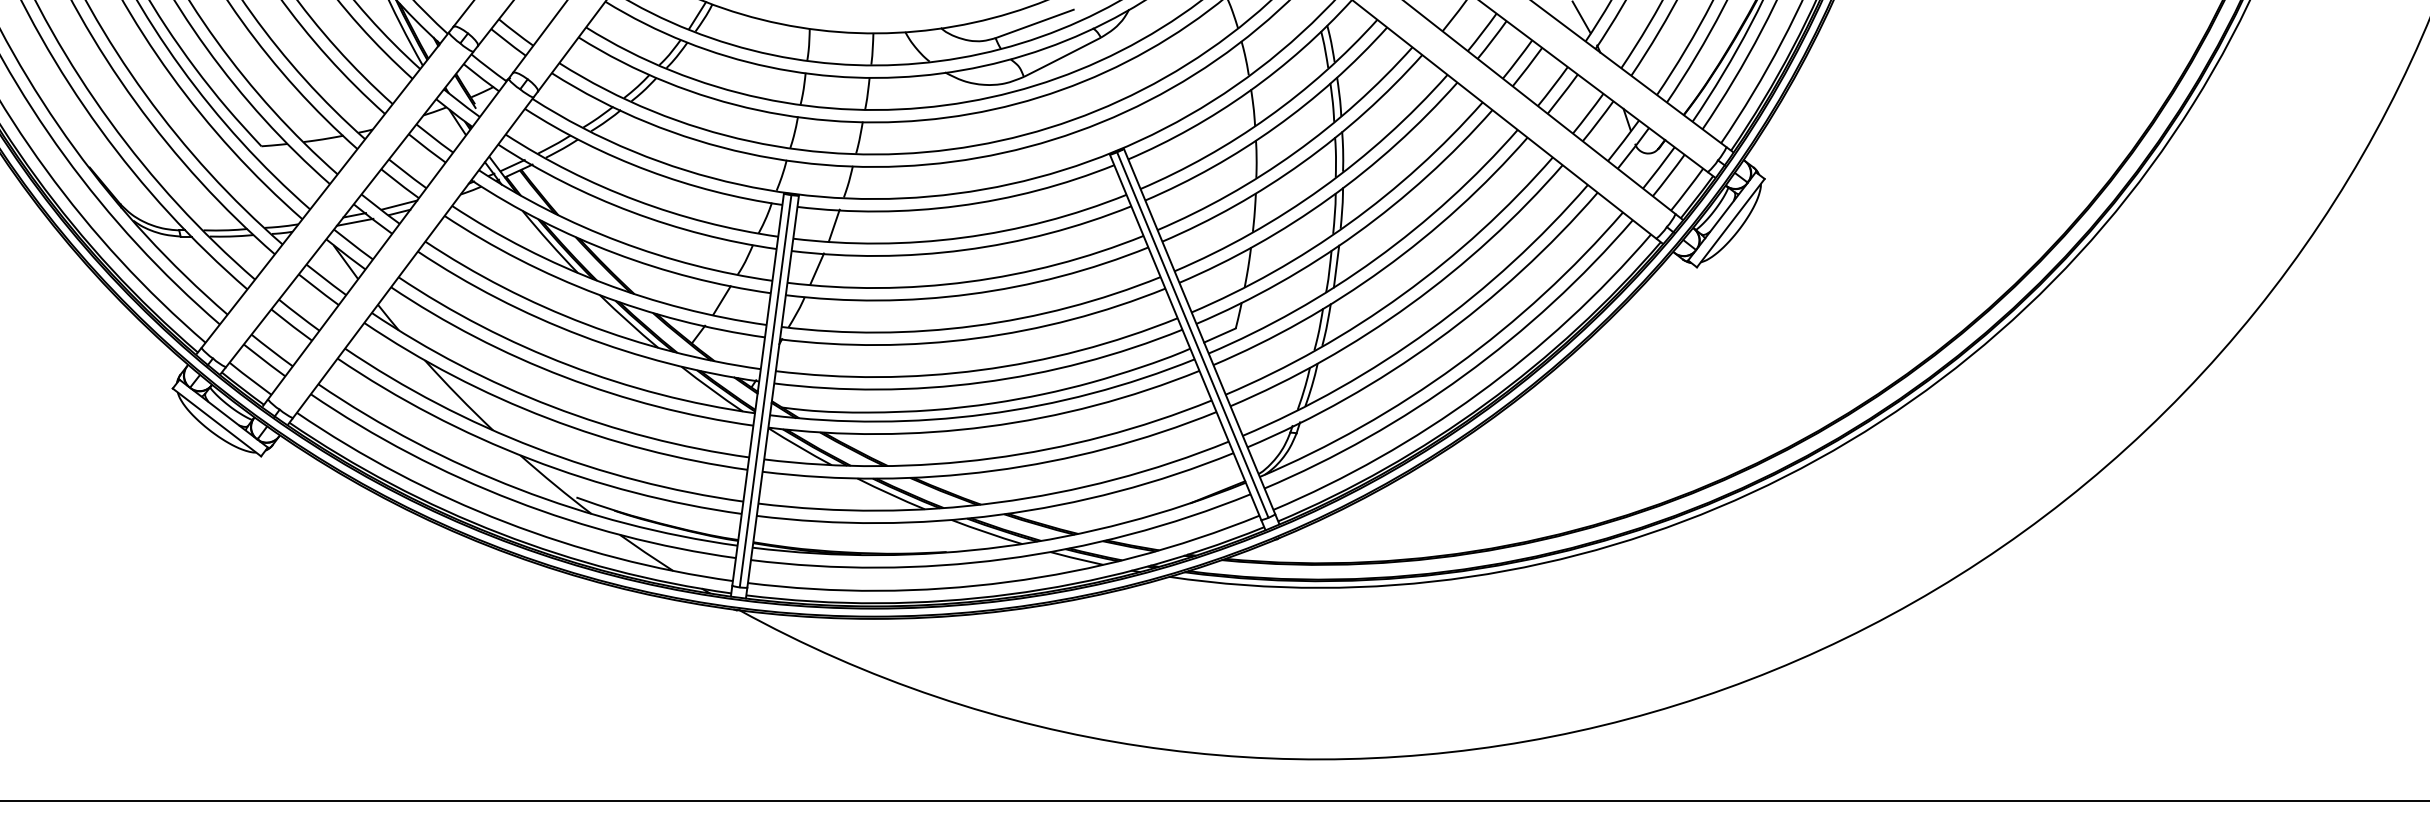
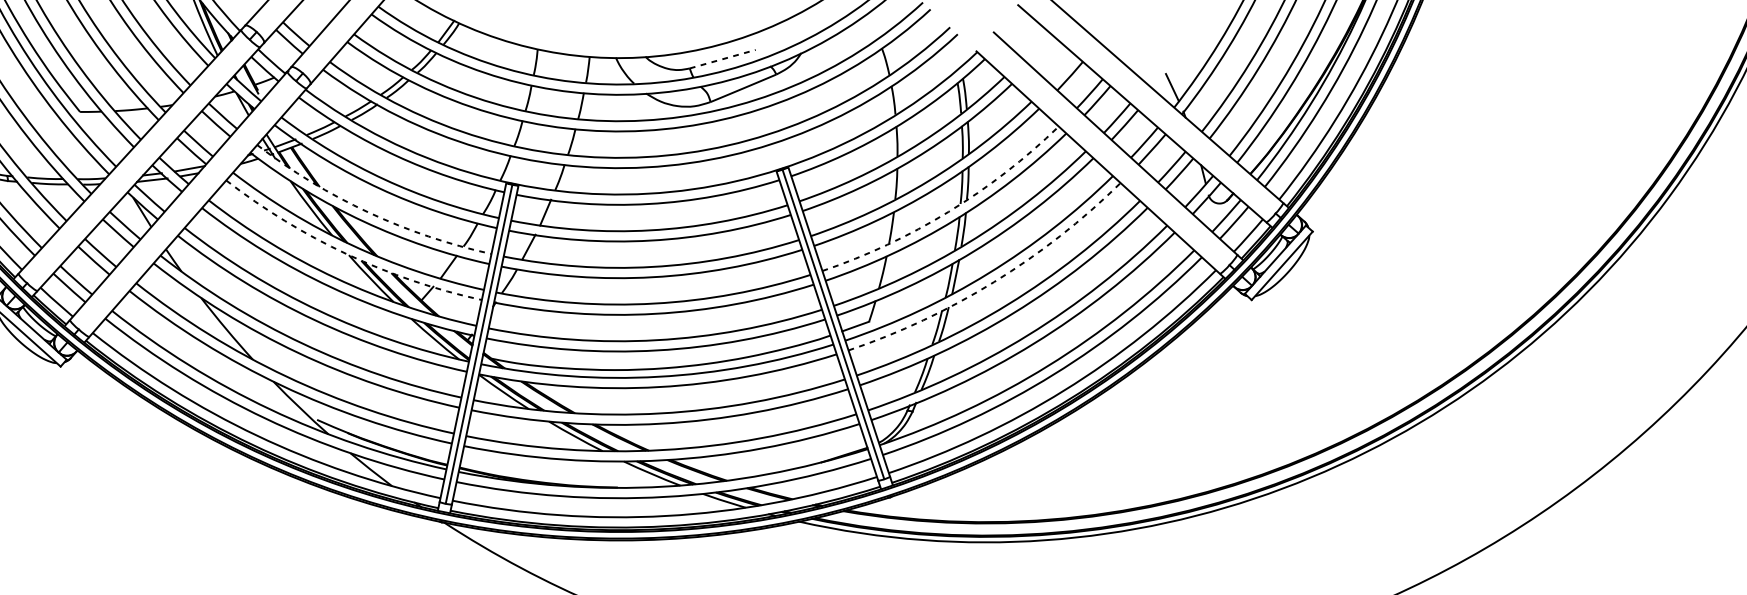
line: (1034, 23) -> (722, 58), solid -> dashed
arc: (1322, 188) -> (949, 212), solid -> dashed
arc: (619, 241) -> (368, 212), solid -> dashed
arc: (1383, 269) -> (994, 282), solid -> dashed
arc: (598, 294) -> (347, 254), solid -> dashed

